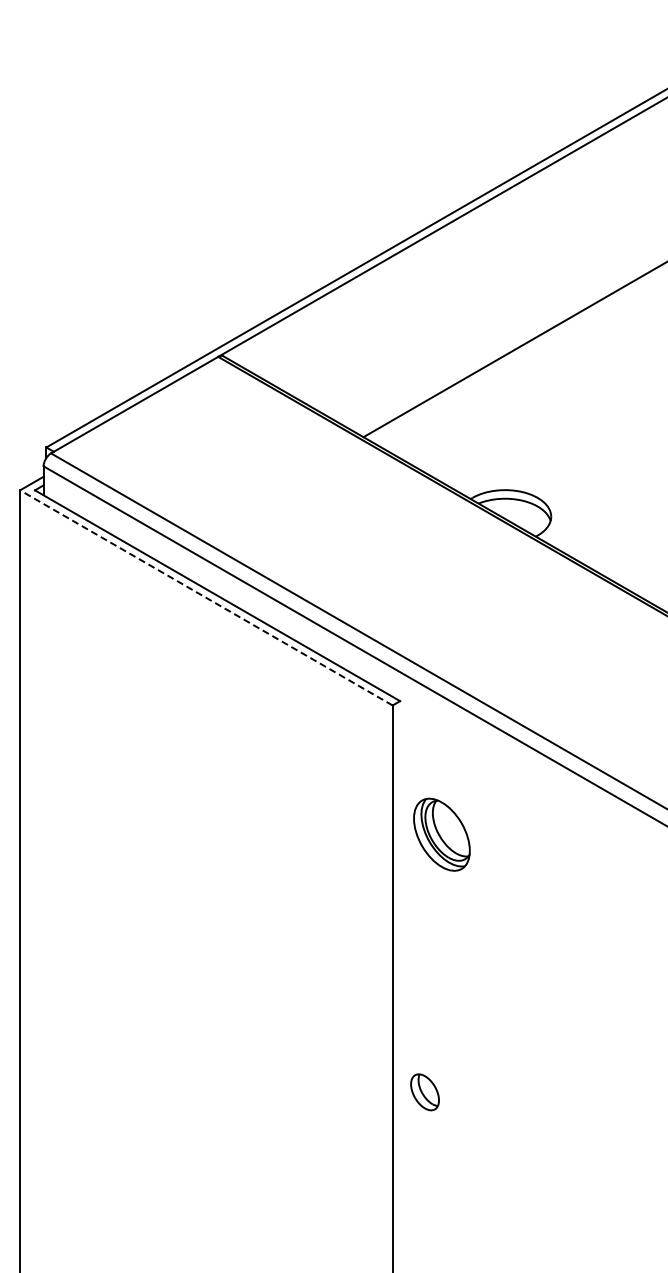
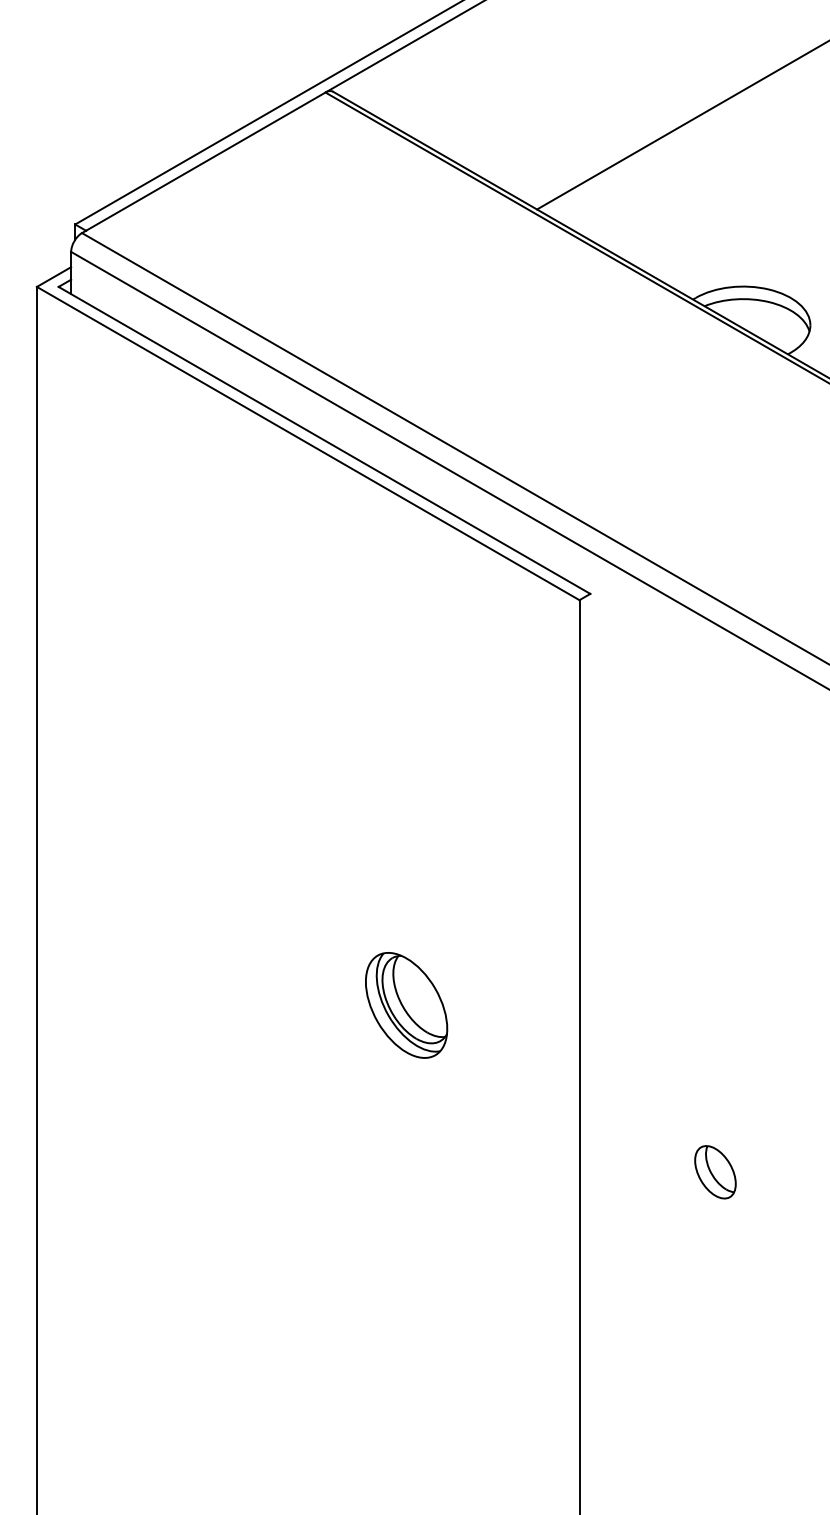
line: (205, 597) -> (306, 442), dashed -> solid
part: (441, 834) -> (405, 1005), moved
part: (424, 1092) -> (714, 1172), moved

